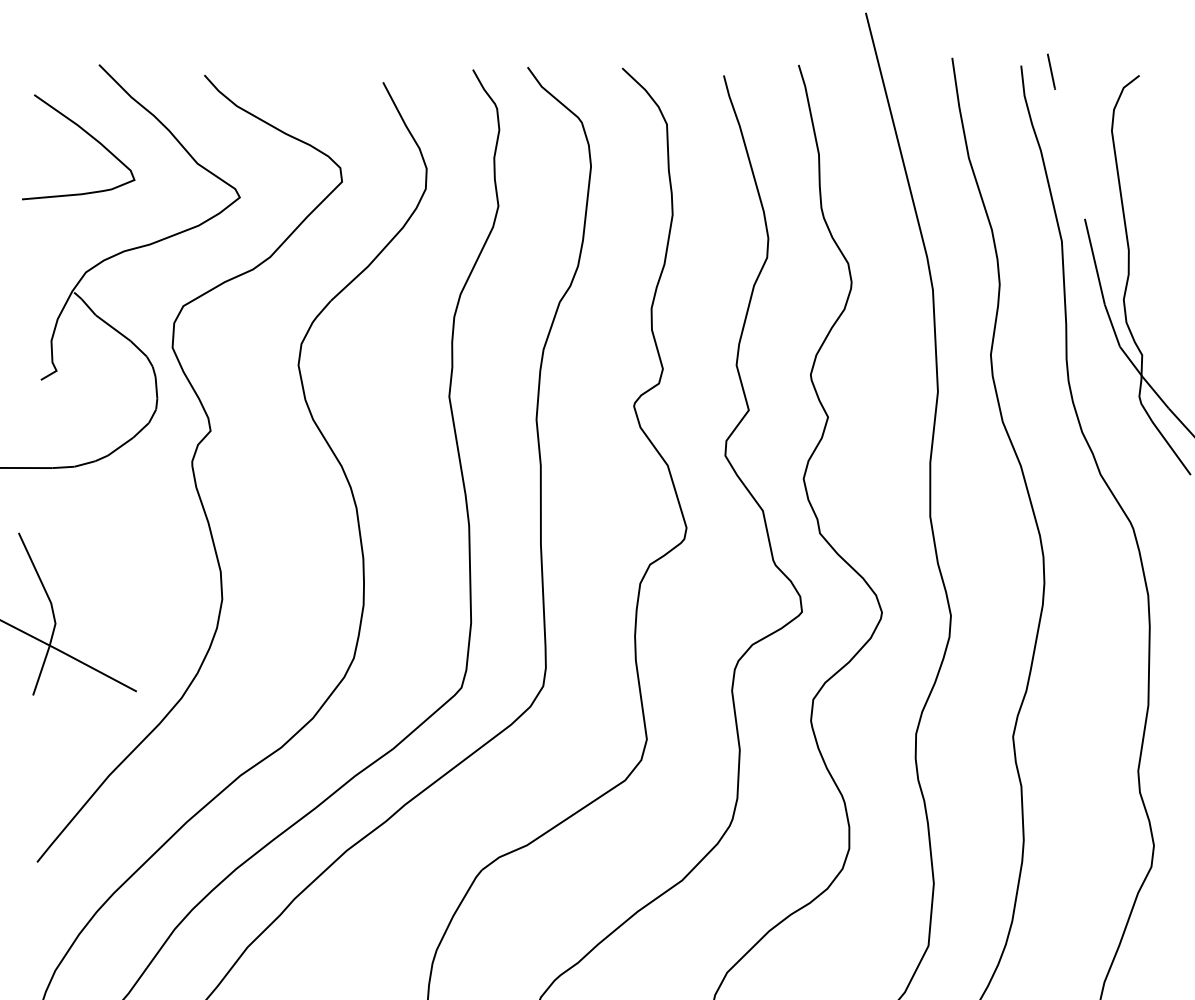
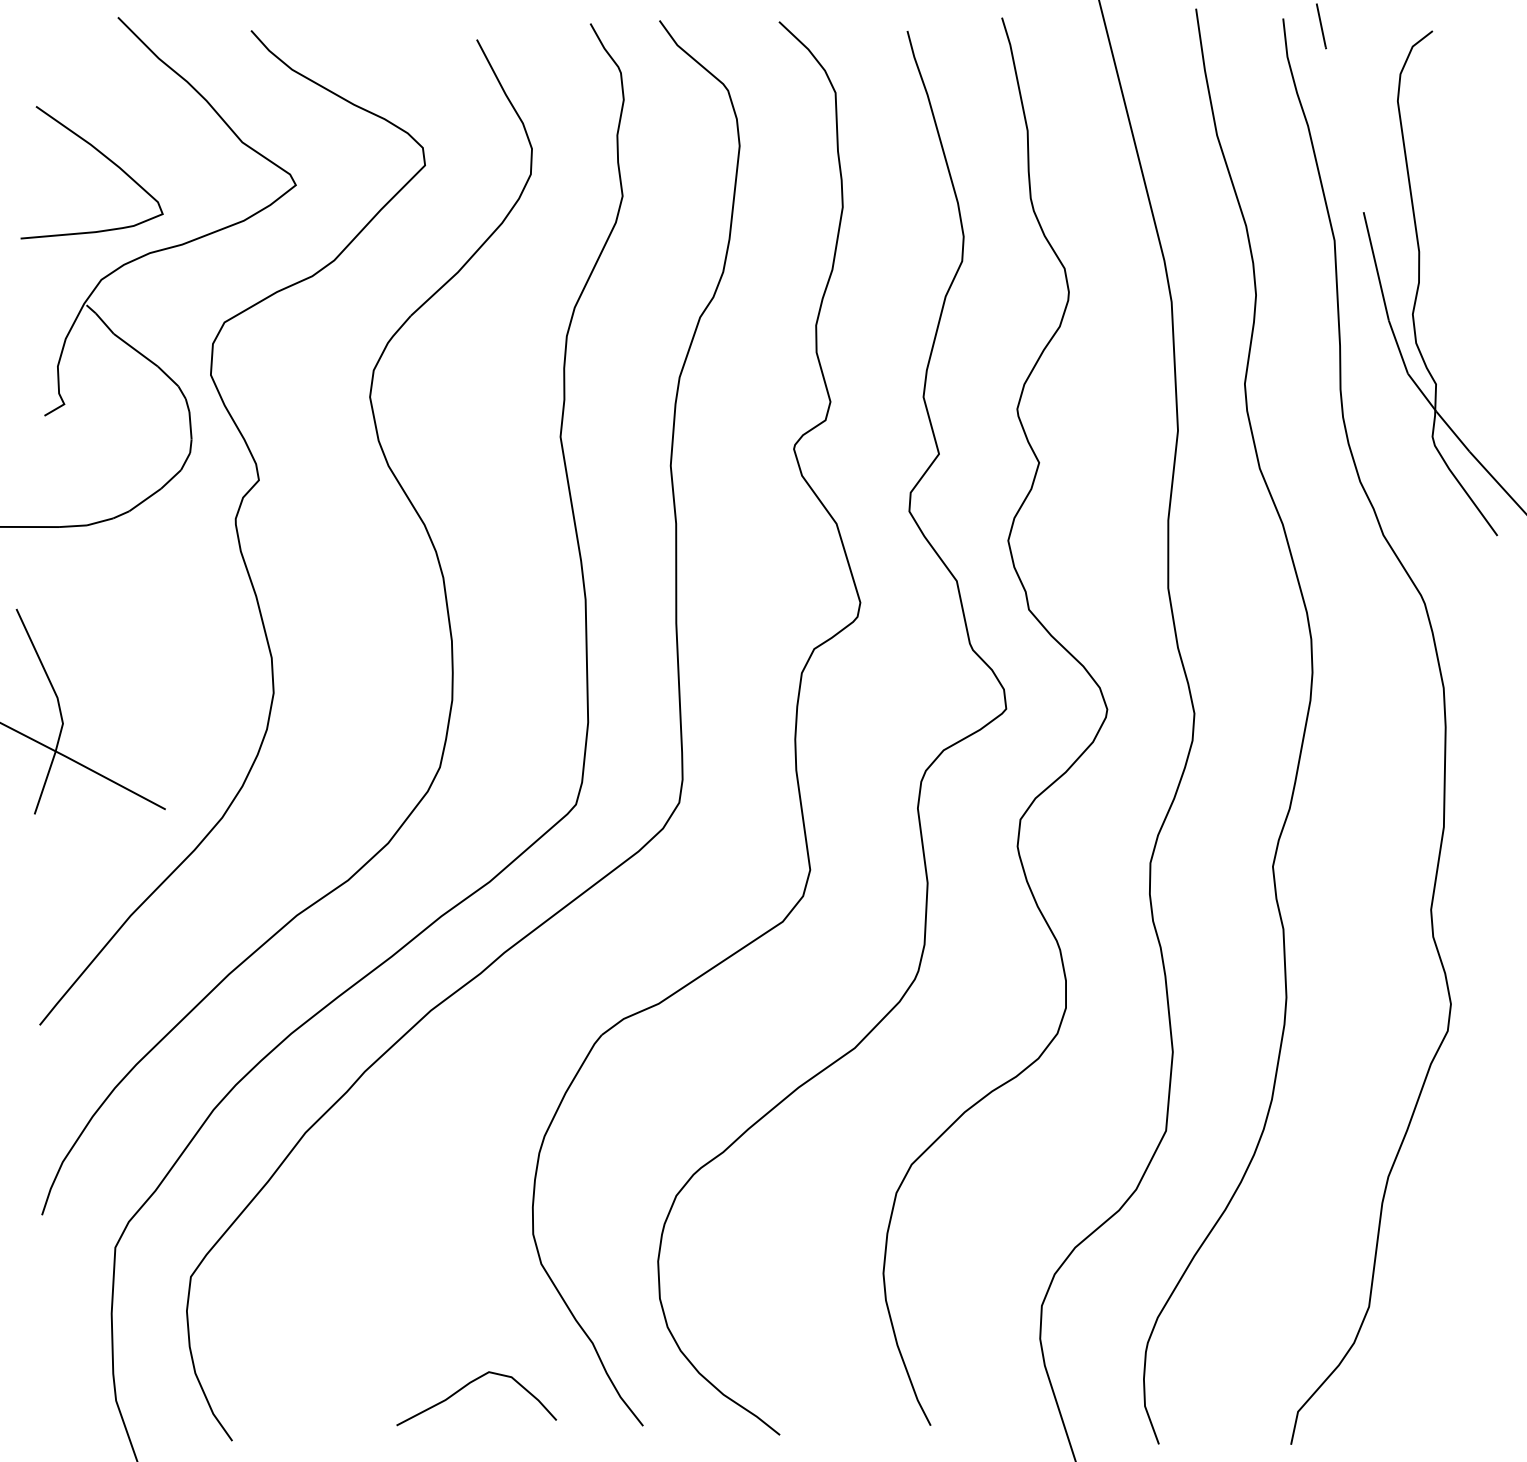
curve: (87, 134) -> (103, 156), moved

